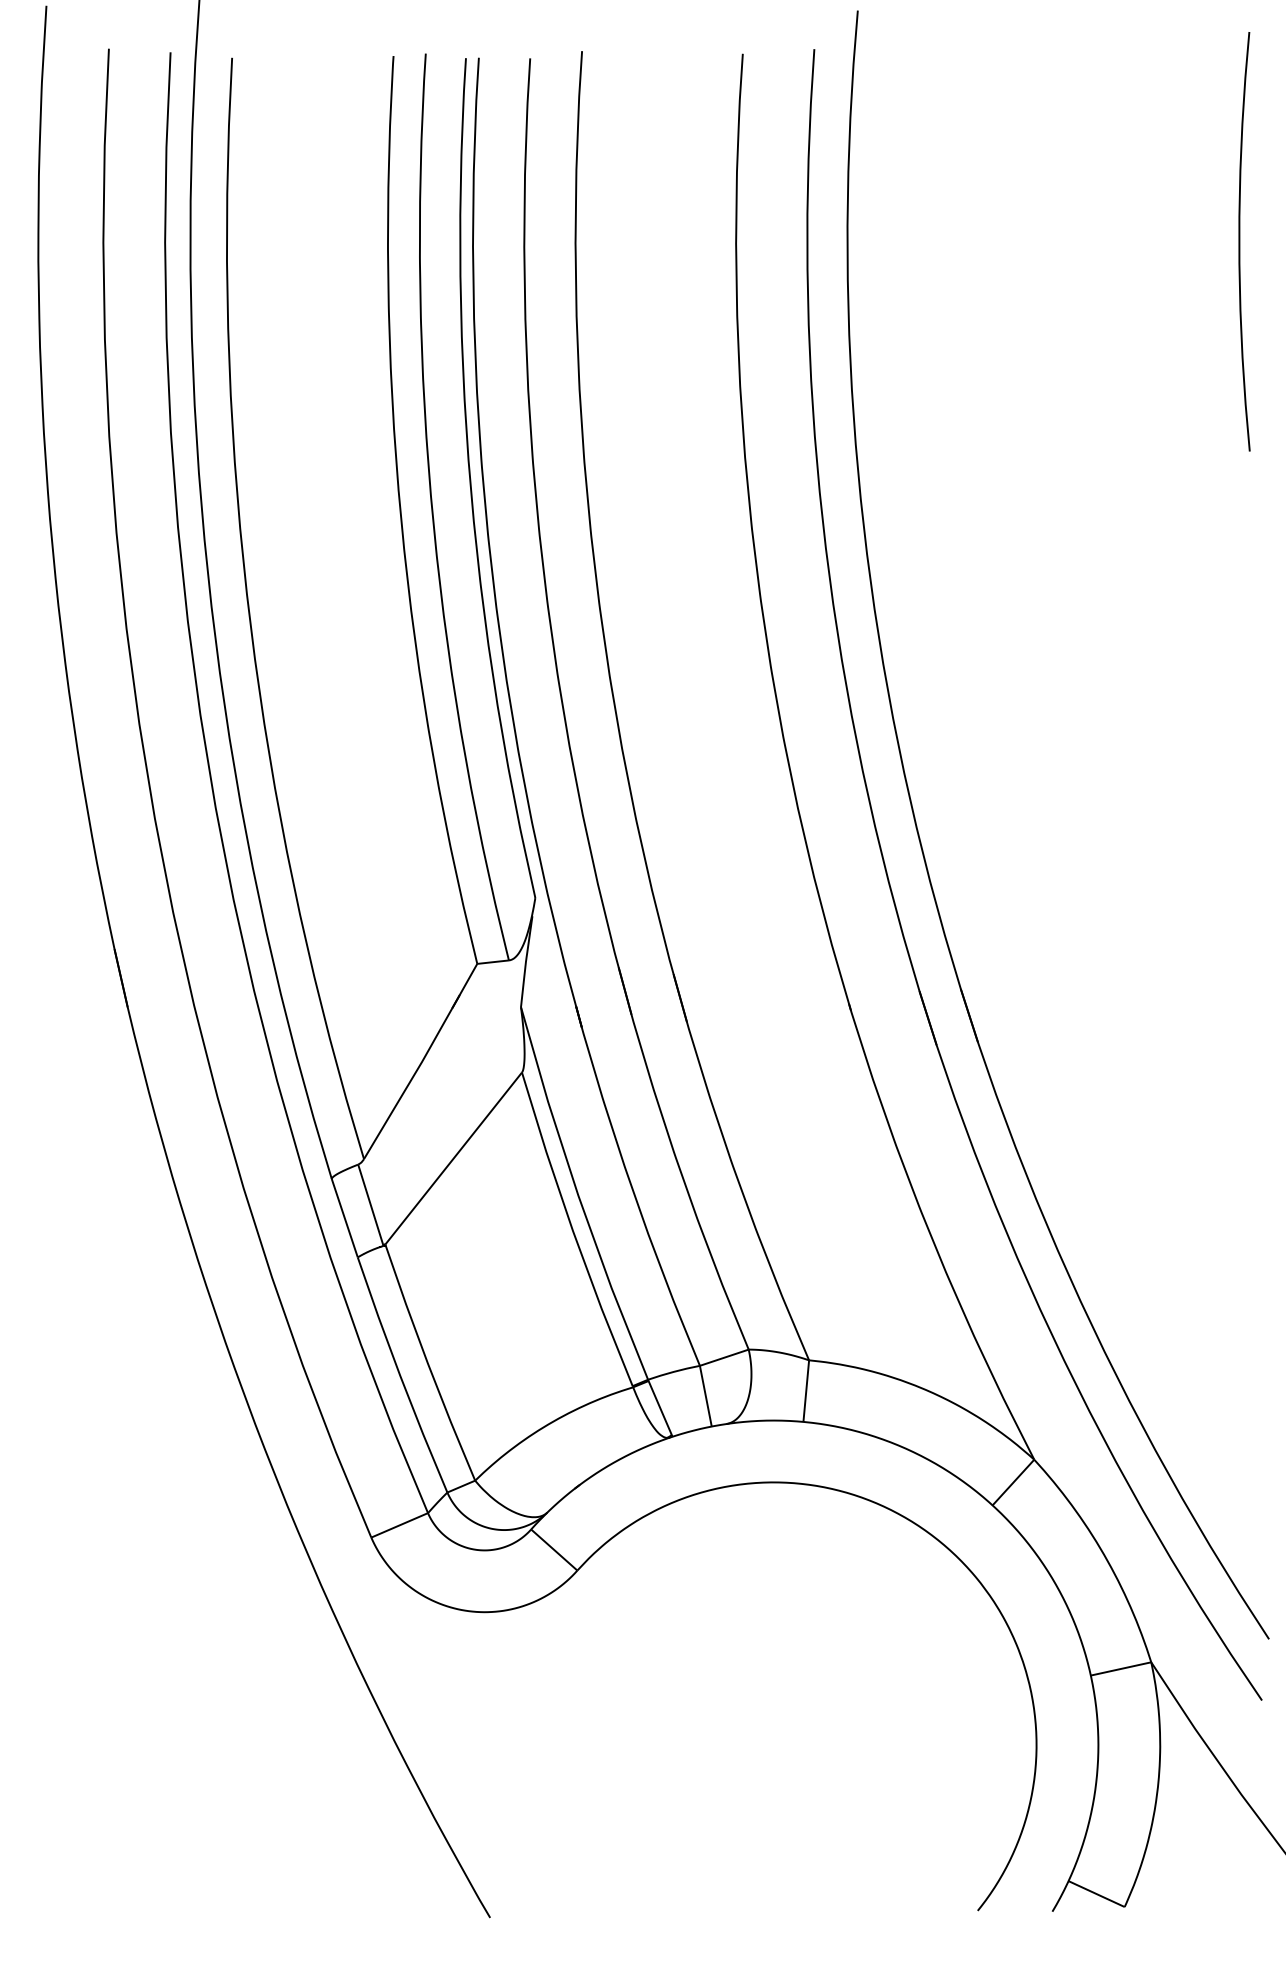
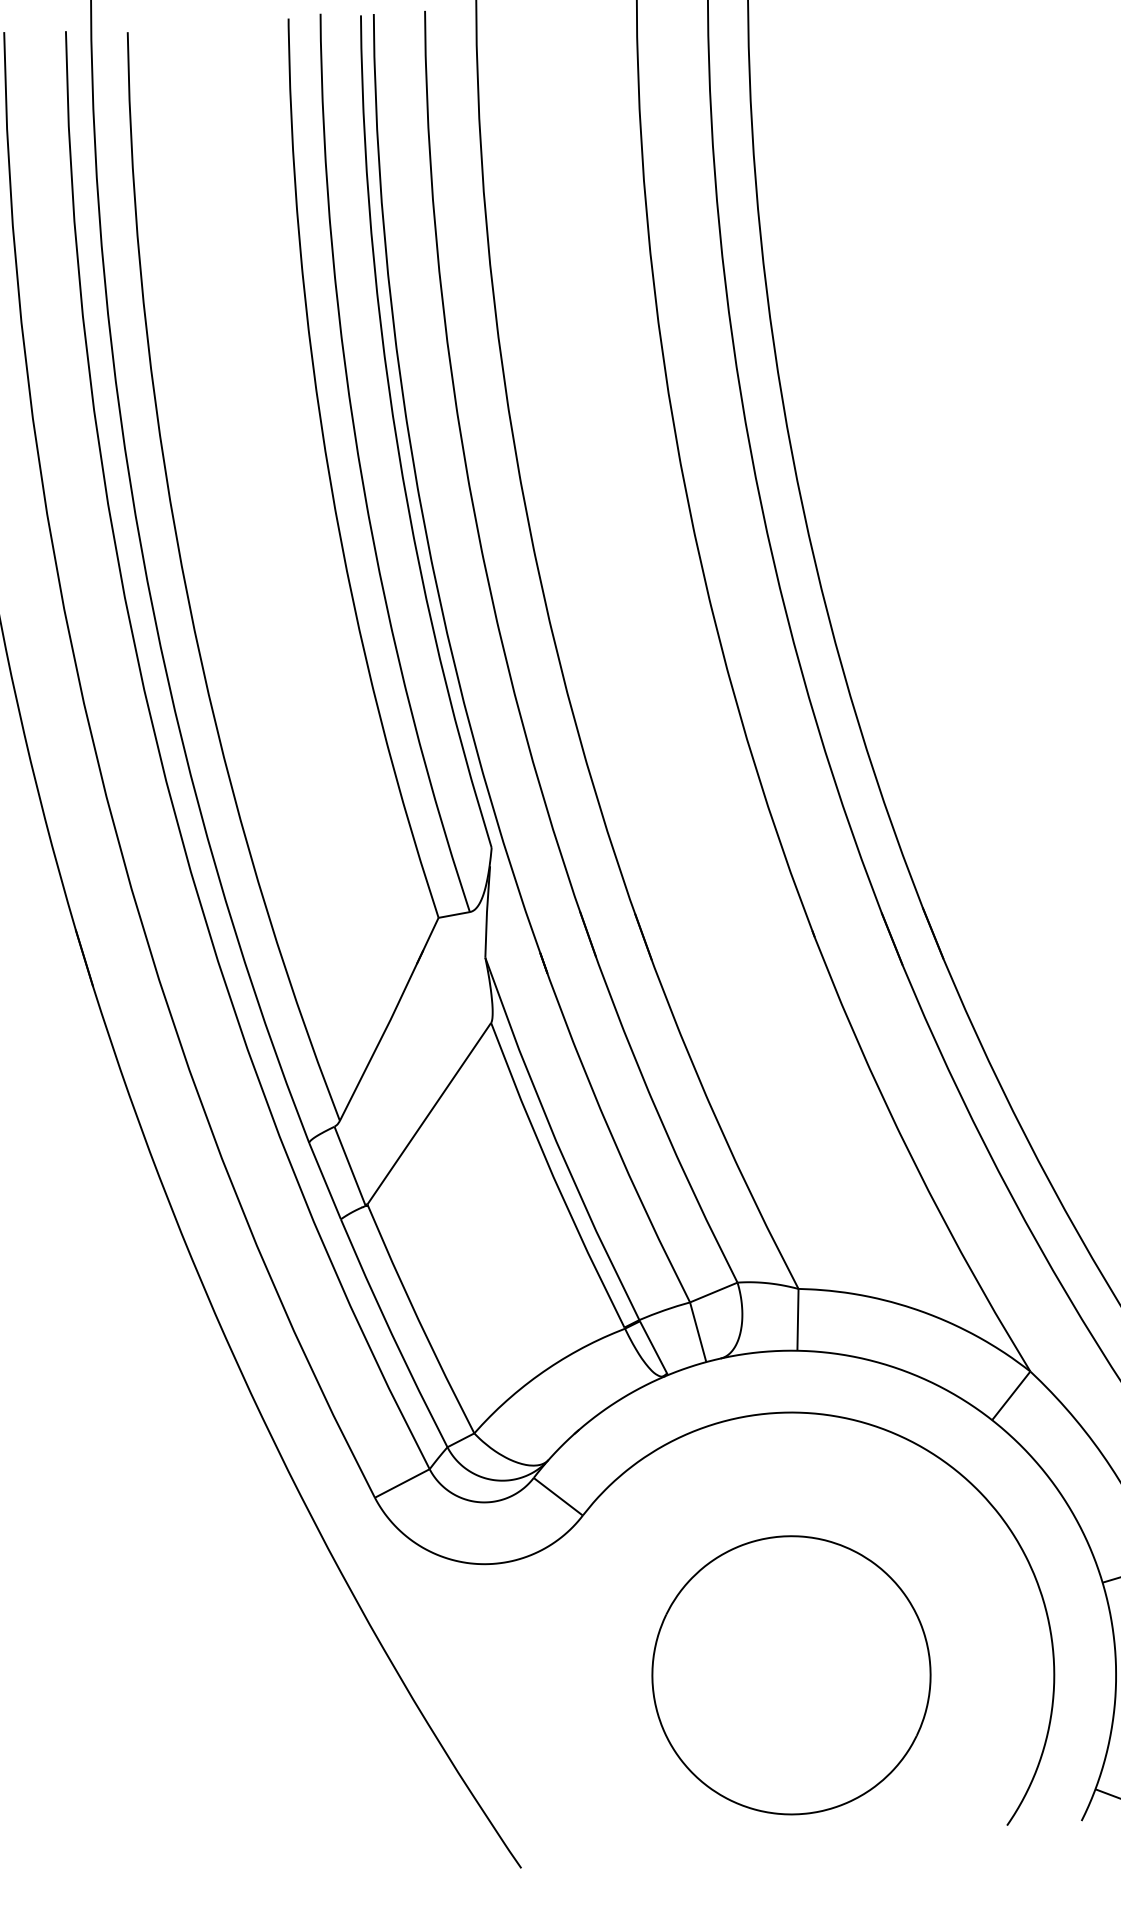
part: (773, 1745) -> (791, 1675), added

